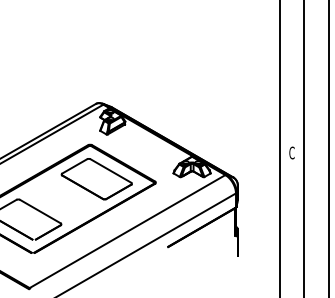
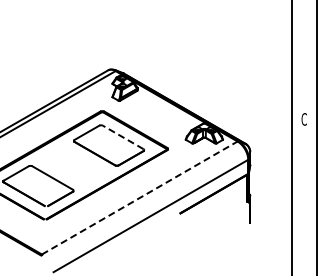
line: (110, 170) -> (122, 136), solid -> dashed
line: (127, 231) -> (139, 197), solid -> dashed

